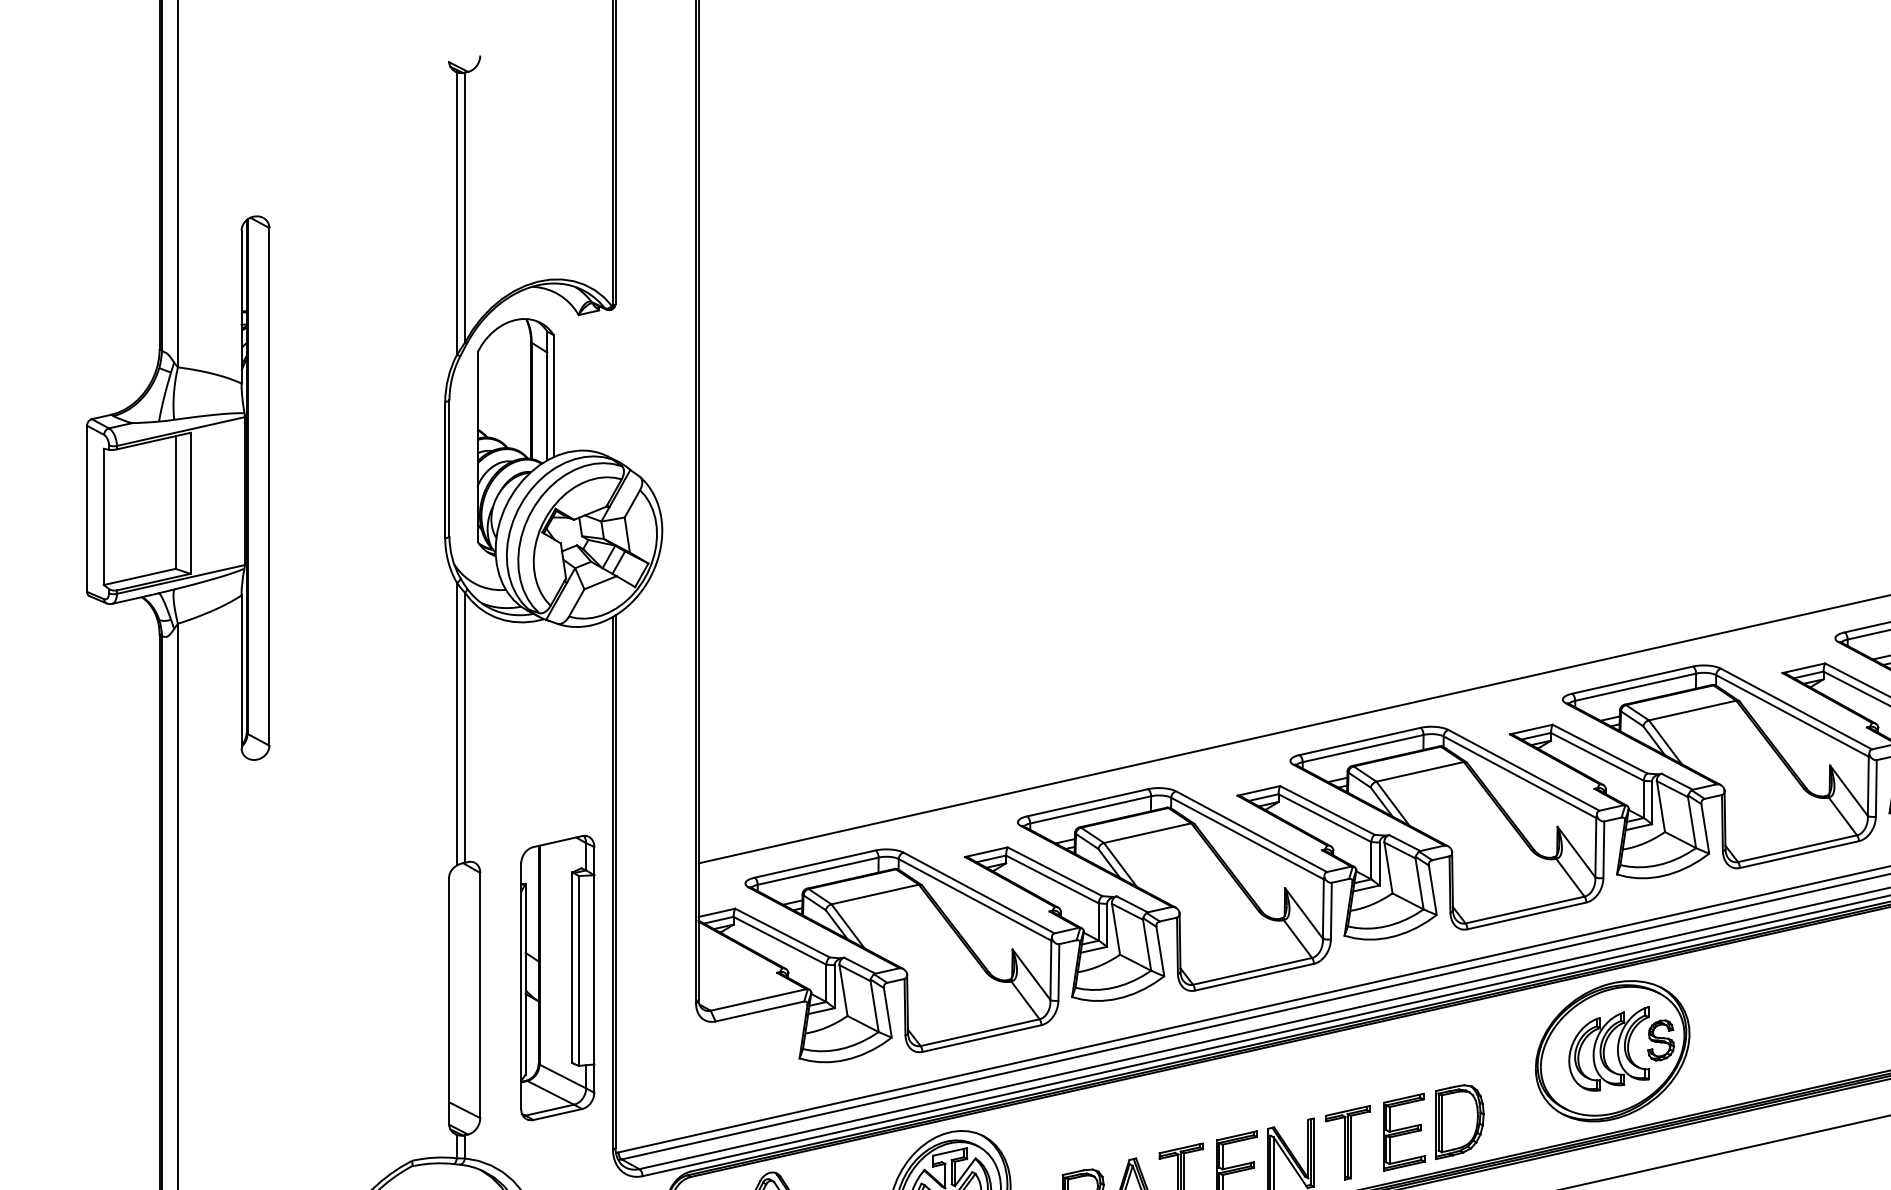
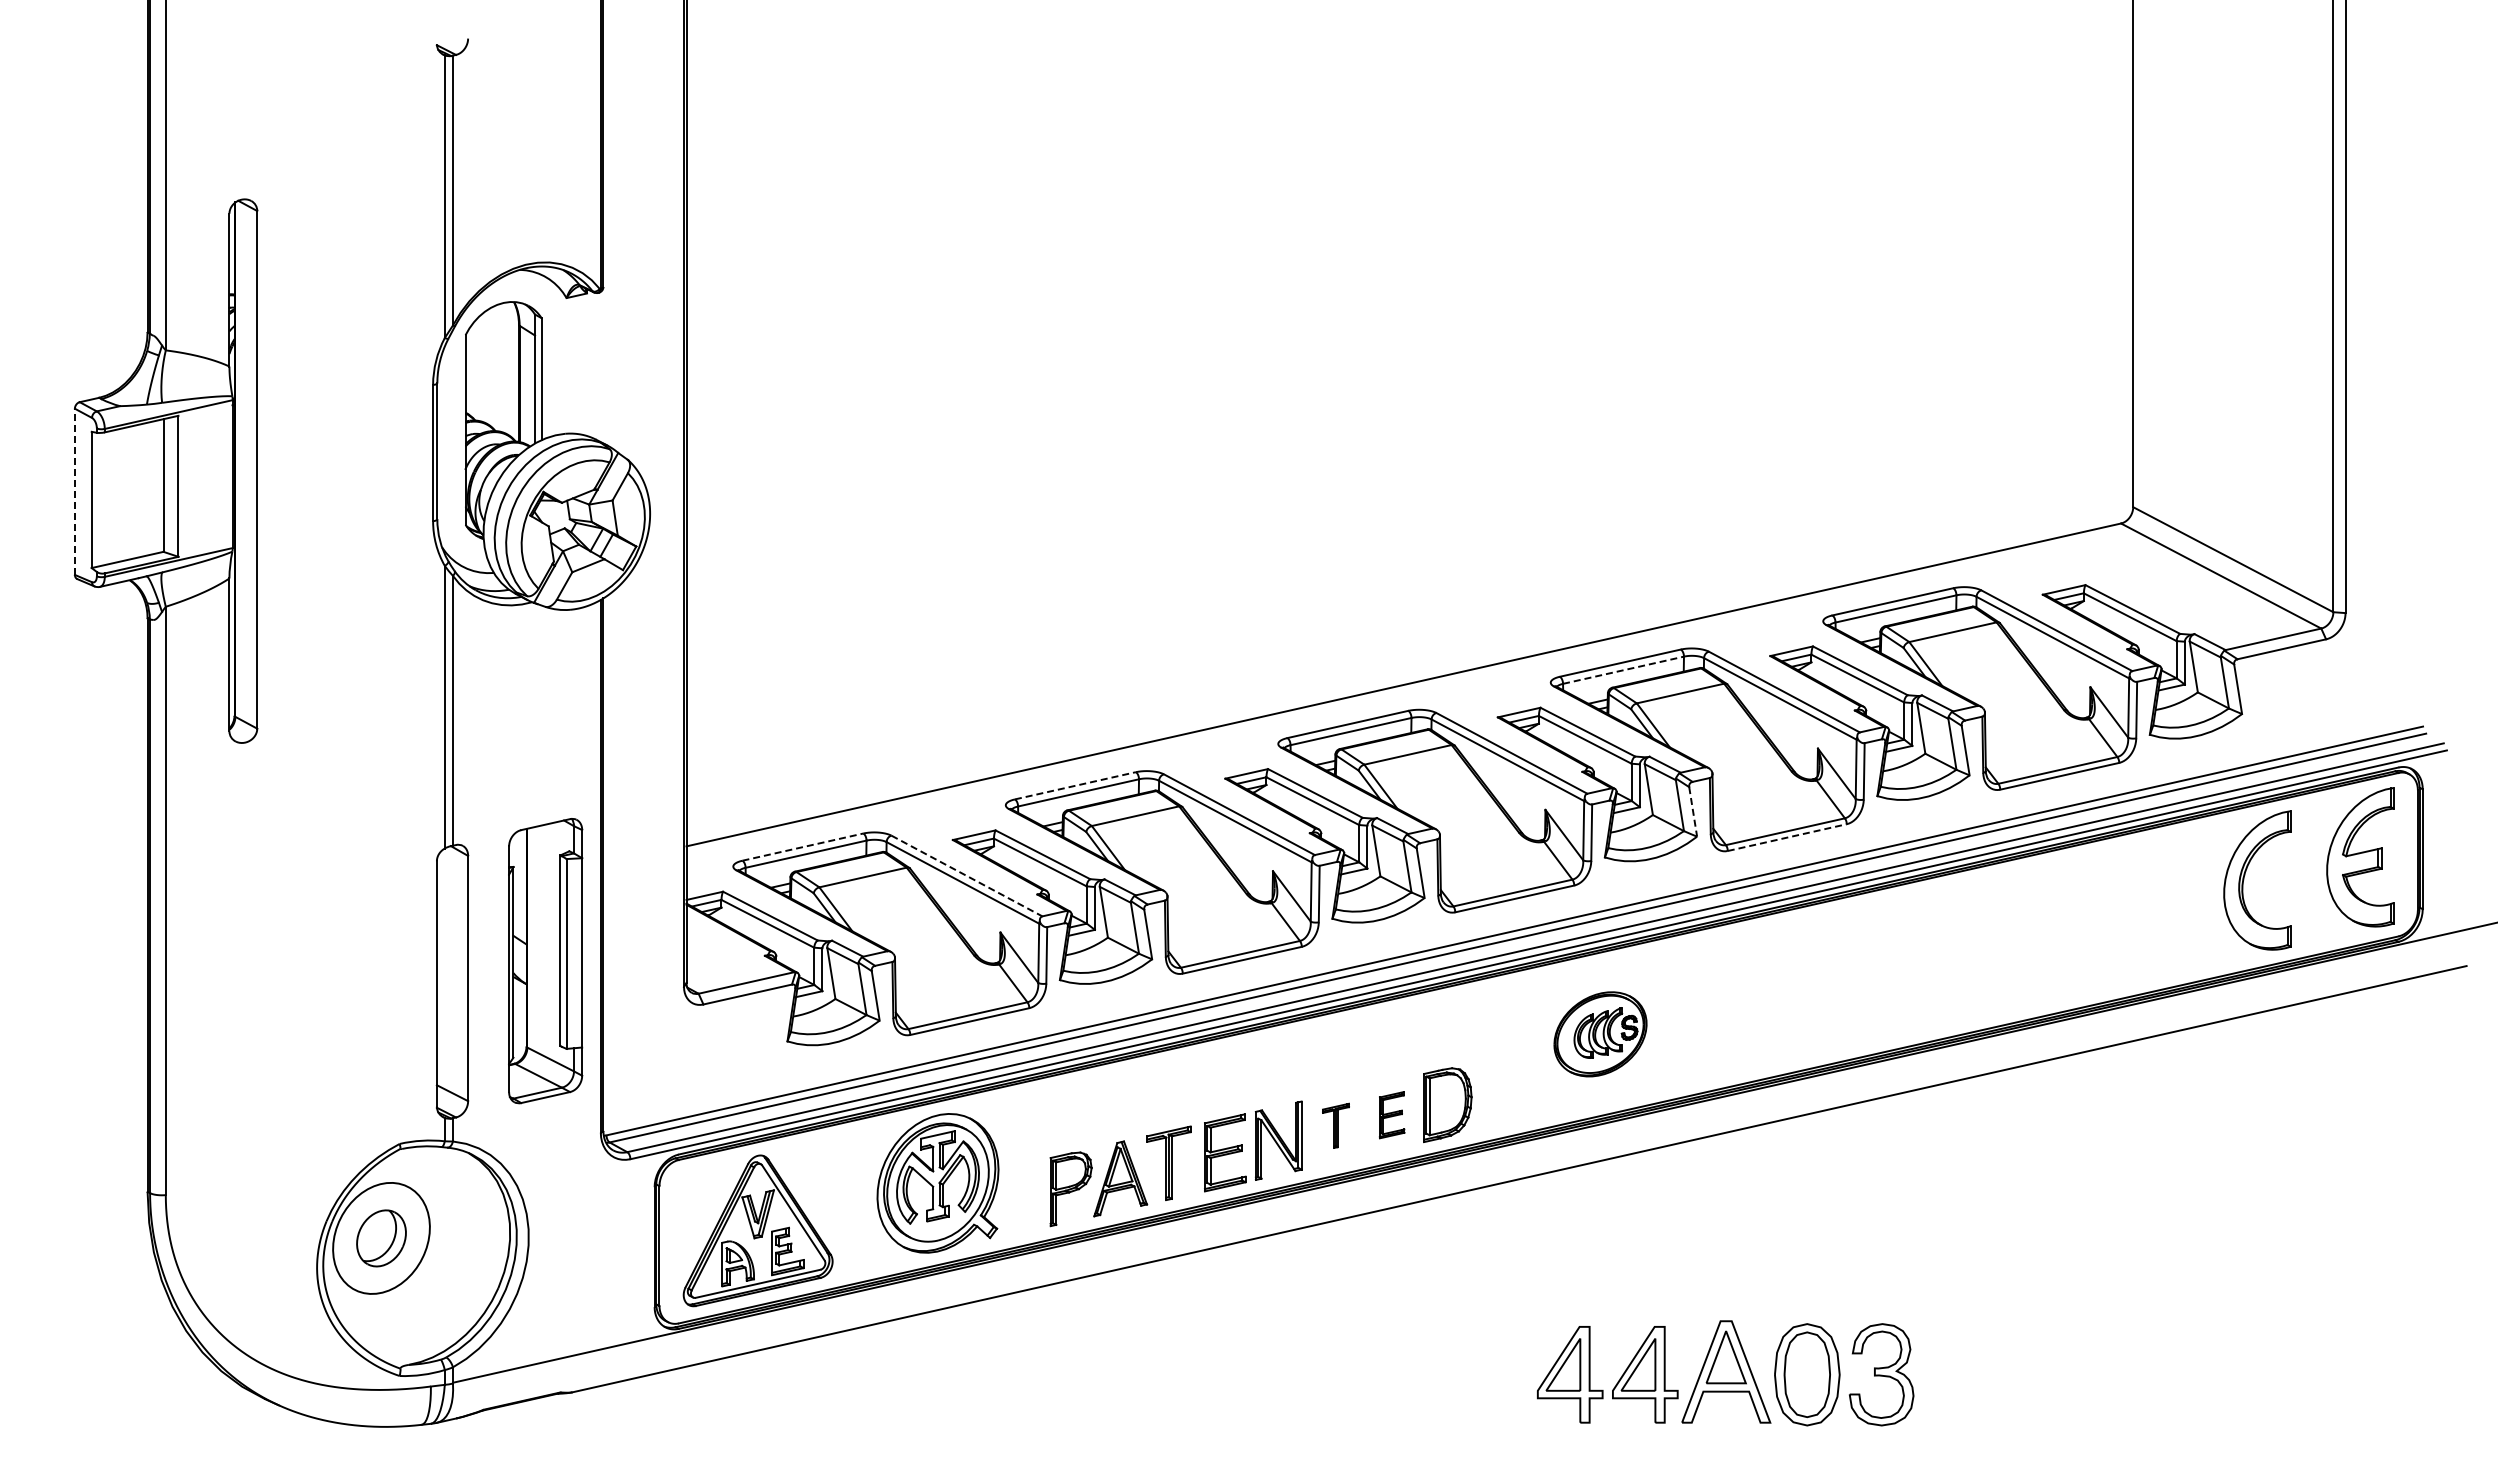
line: (86, 508) -> (74, 491), solid -> dashed
line: (1635, 687) -> (1623, 670), solid -> dashed
line: (1087, 802) -> (1075, 785), solid -> dashed
line: (1705, 829) -> (1693, 812), solid -> dashed
line: (1799, 854) -> (1787, 837), solid -> dashed
line: (814, 864) -> (802, 847), solid -> dashed
line: (978, 893) -> (966, 876), solid -> dashed
part: (1612, 1051) -> (1600, 1034), size x0.6
part: (1403, 1131) -> (1391, 1114), size x0.6
part: (1347, 1142) -> (1335, 1125), size x0.6

